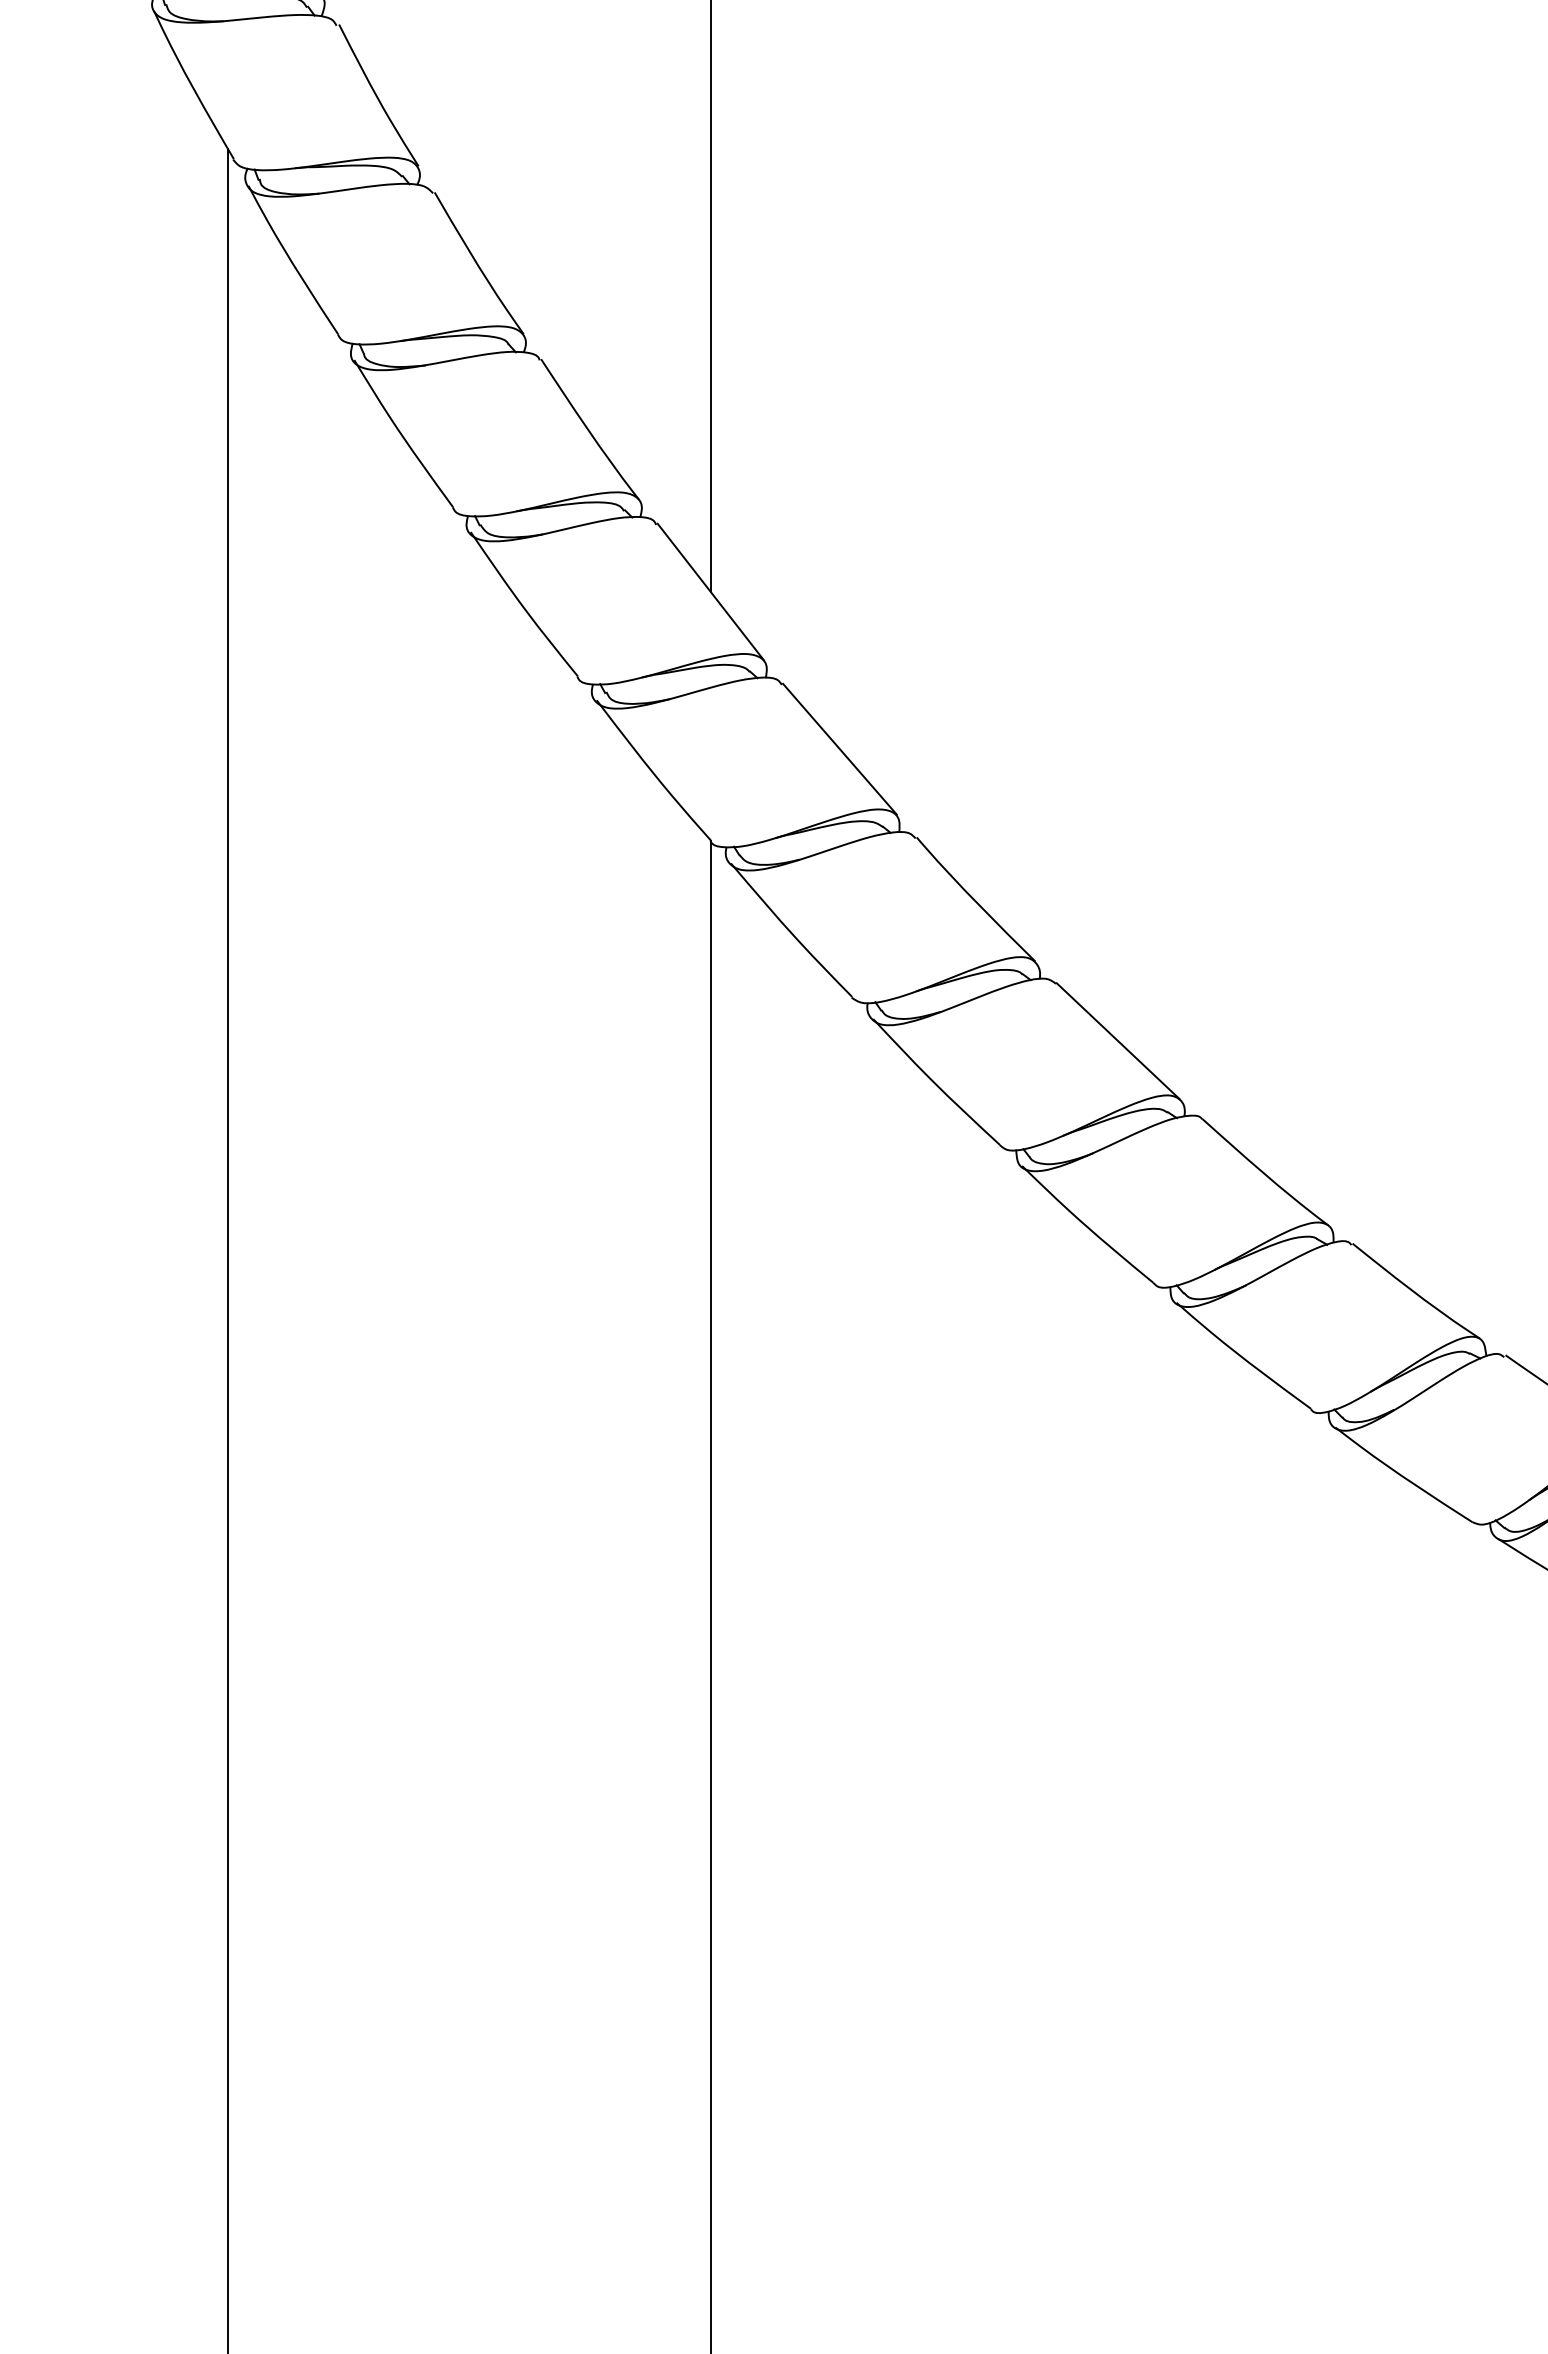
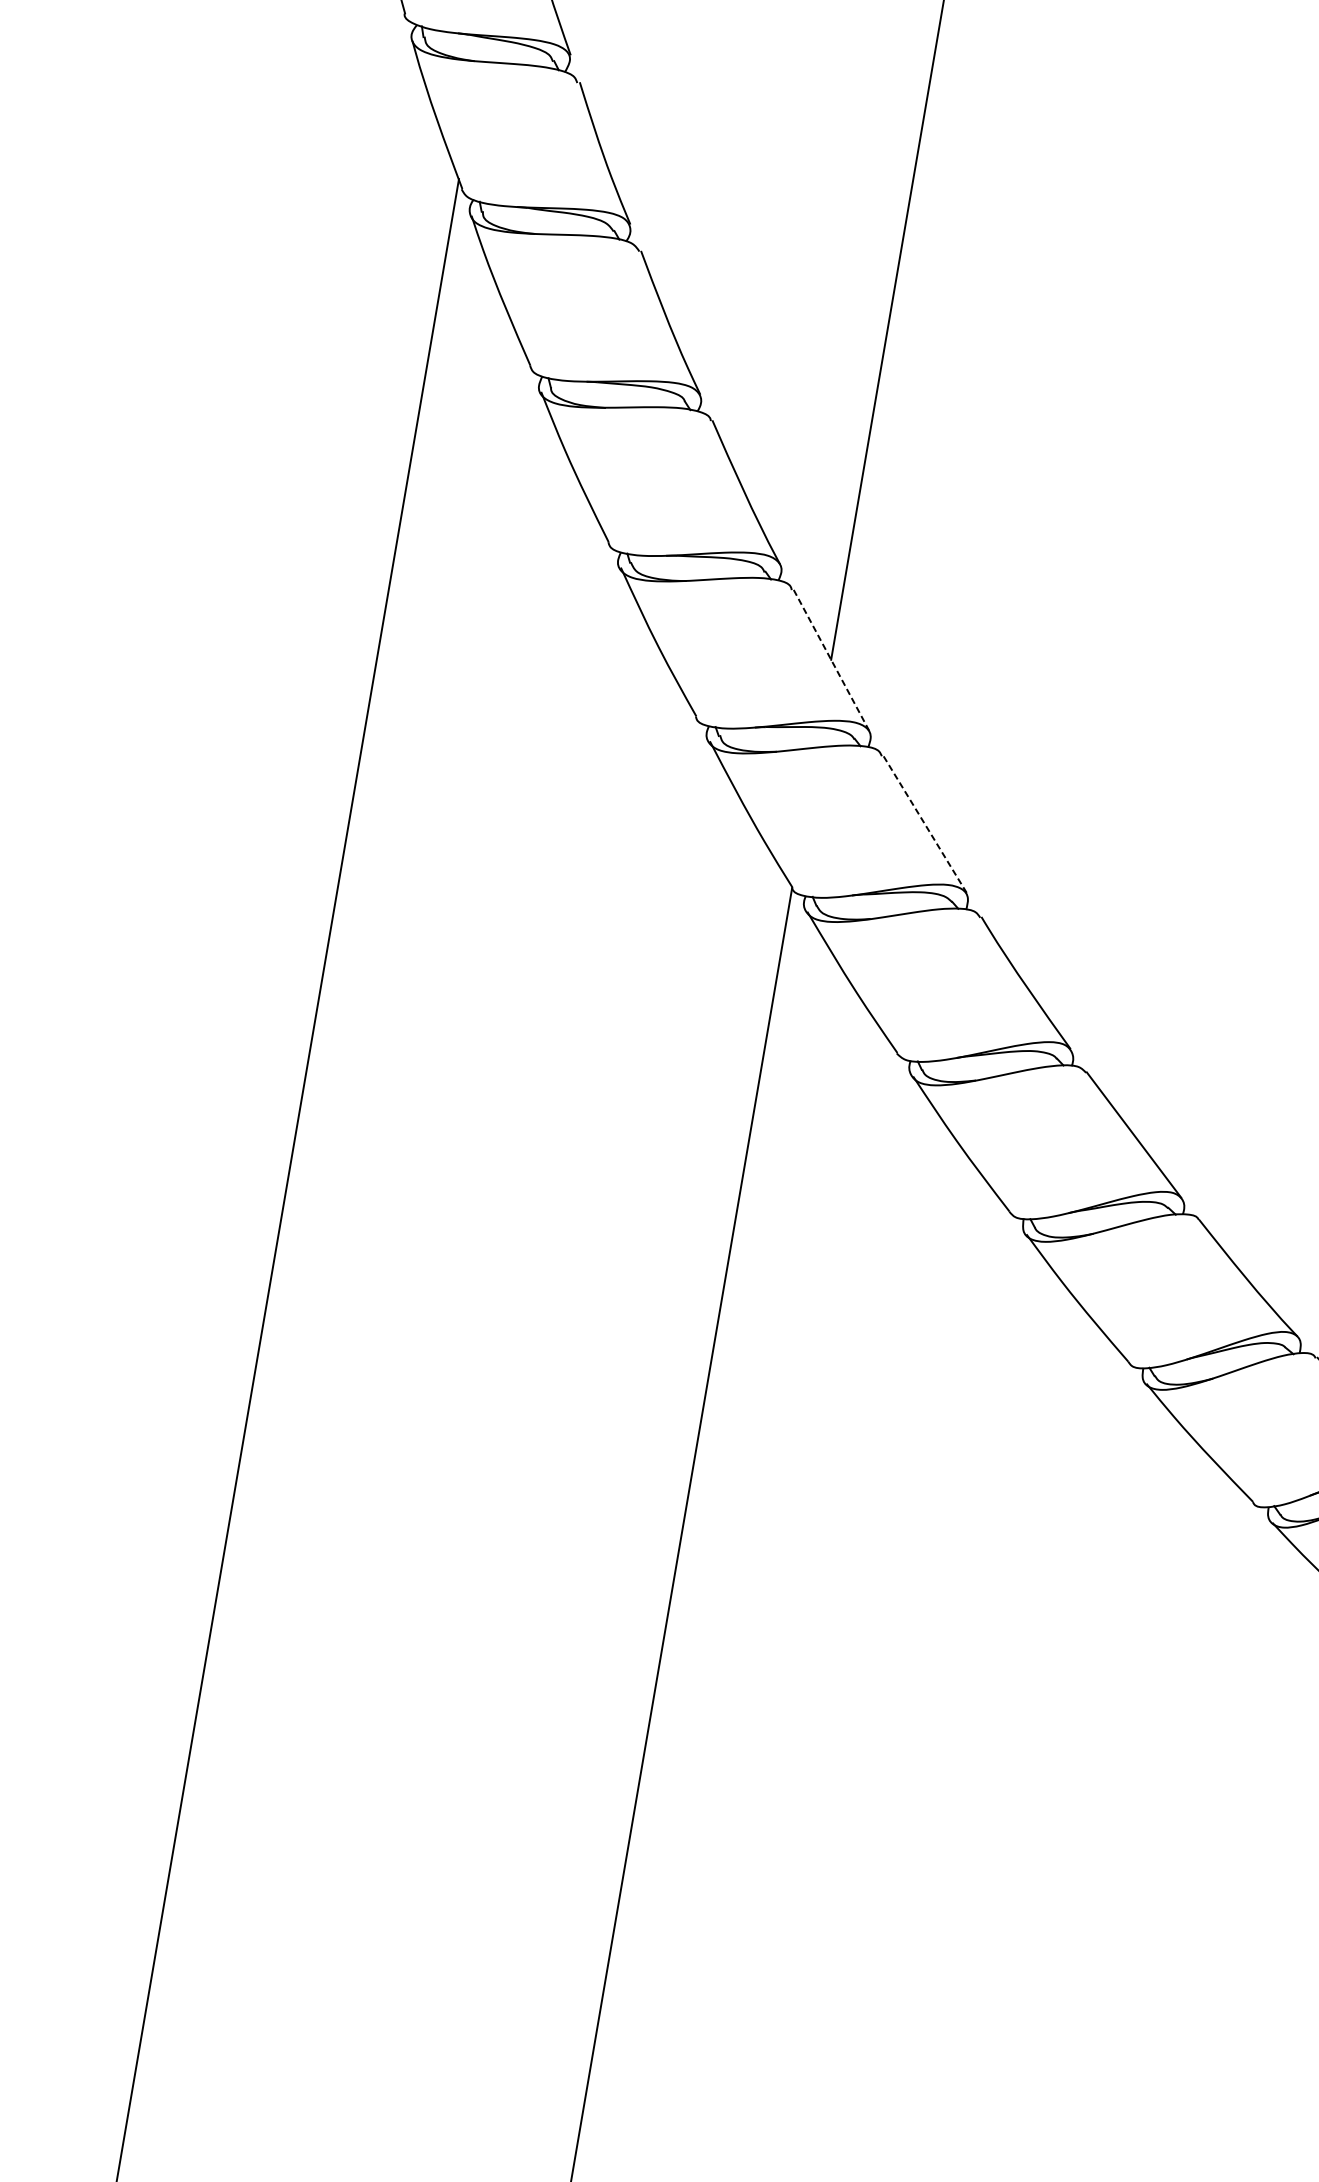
line: (710, 591) -> (831, 659), solid -> dashed
line: (839, 749) -> (924, 824), solid -> dashed

